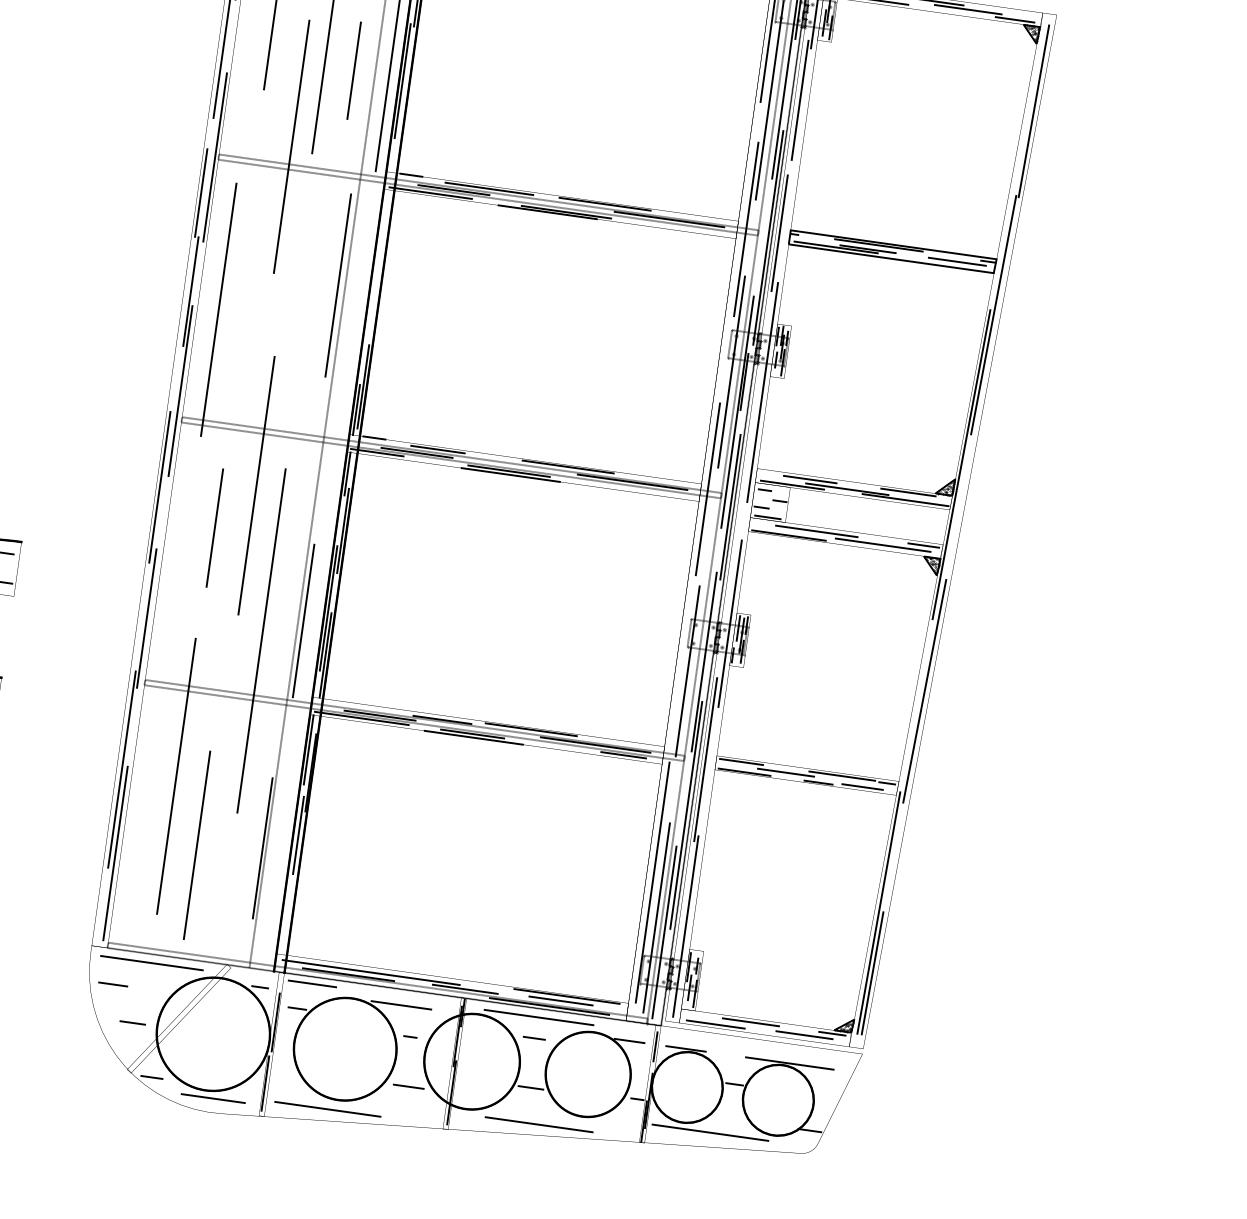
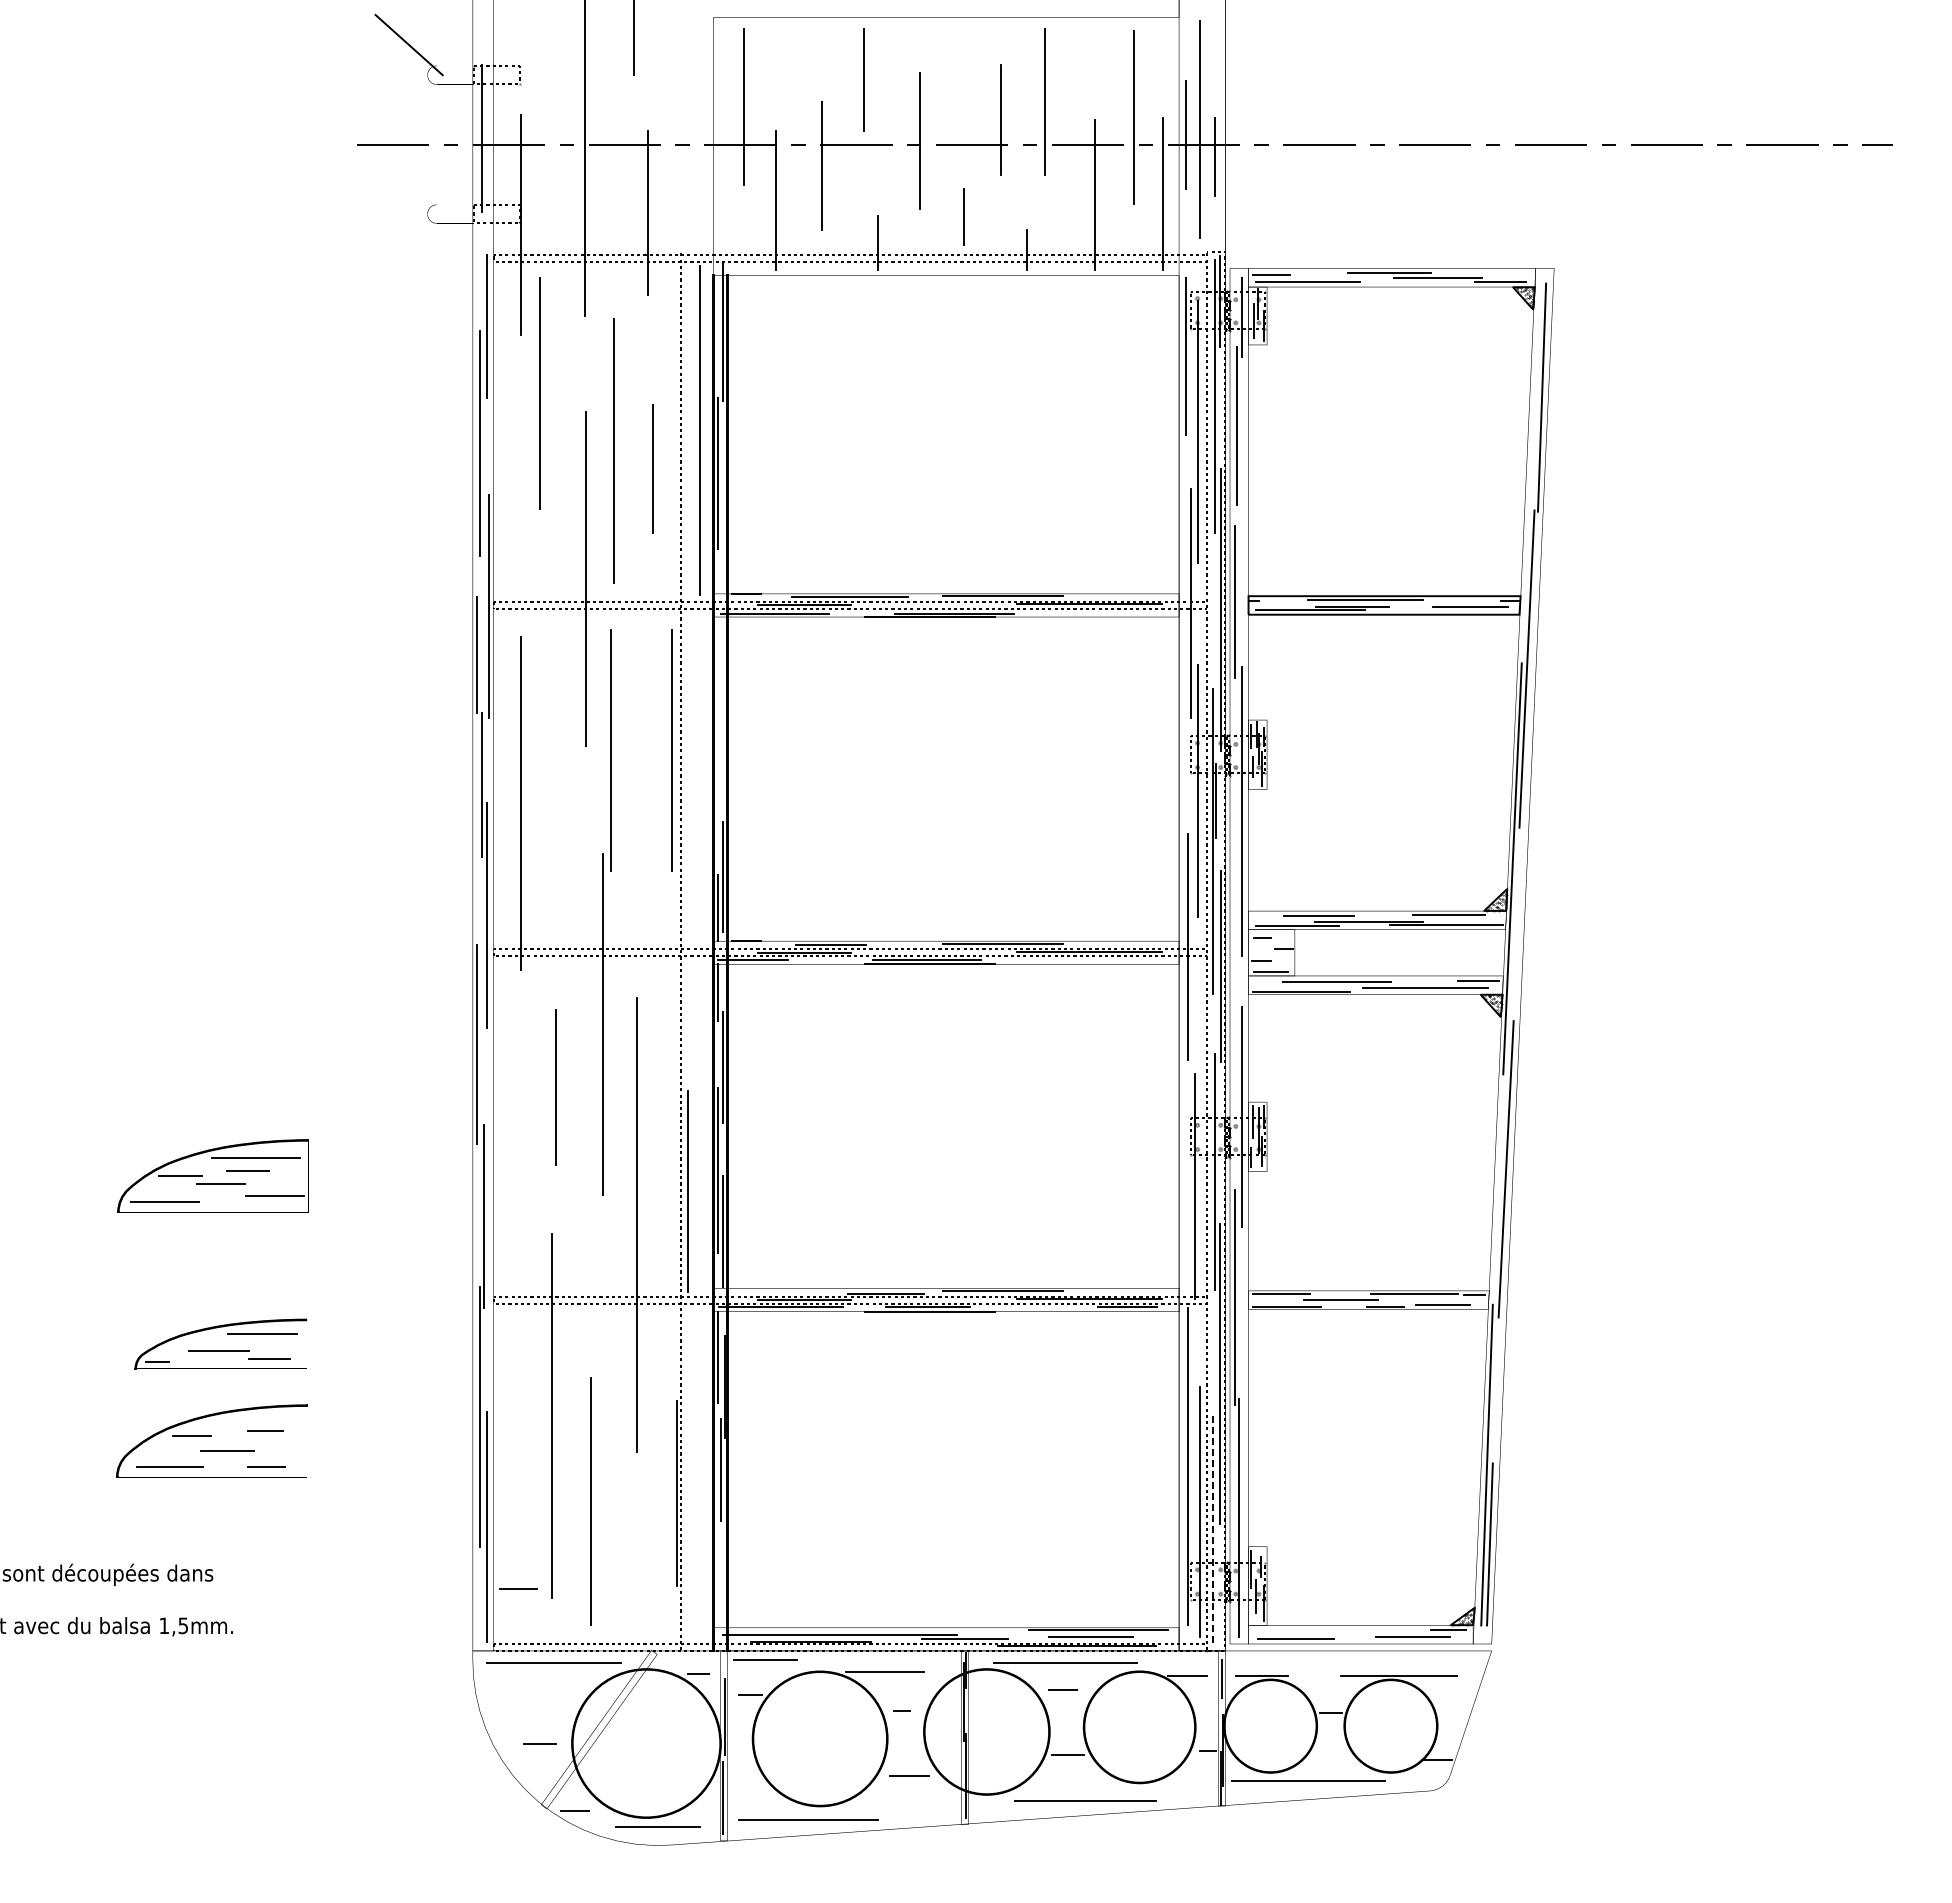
line: (291, 279) -> (610, 750), added
line: (664, 931) -> (1212, 1528), solid -> dashed
line: (113, 983) -> (518, 1588), moved
line: (751, 1022) -> (1341, 1630), removed

